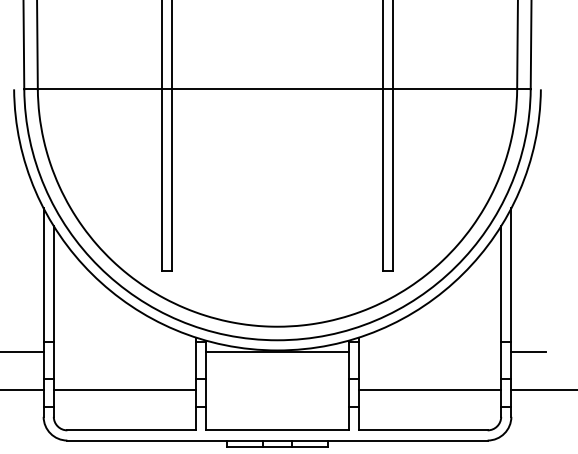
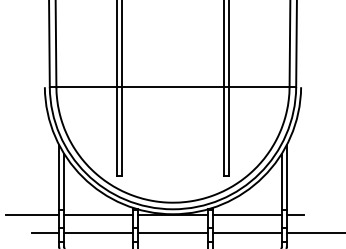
line: (124, 353) -> (98, 215), added
line: (428, 353) -> (246, 215), added
line: (276, 390) -> (172, 233), added

